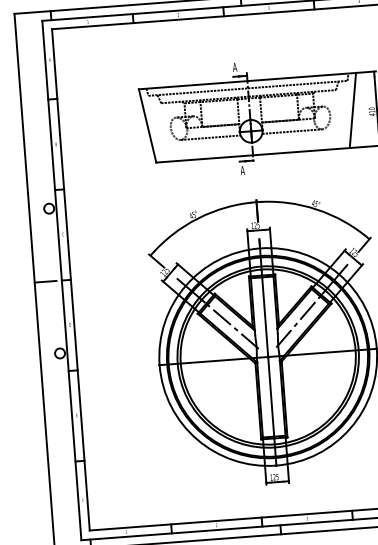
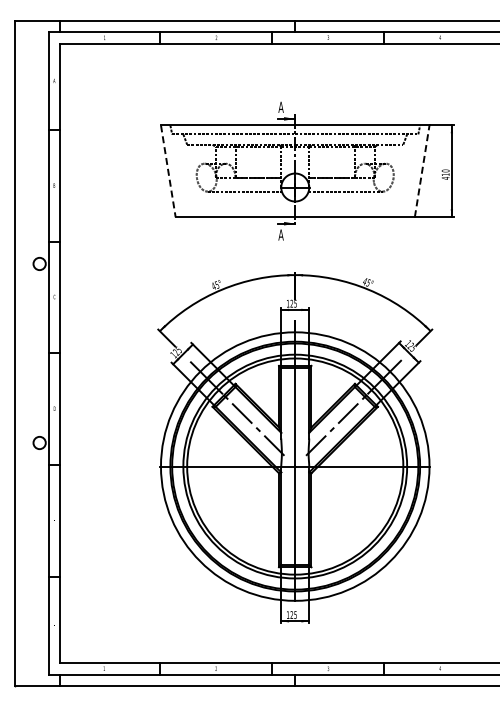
line: (353, 109) -> (422, 170), solid -> dashed
line: (147, 126) -> (168, 171), solid -> dashed
line: (45, 281) -> (28, 353), removed

